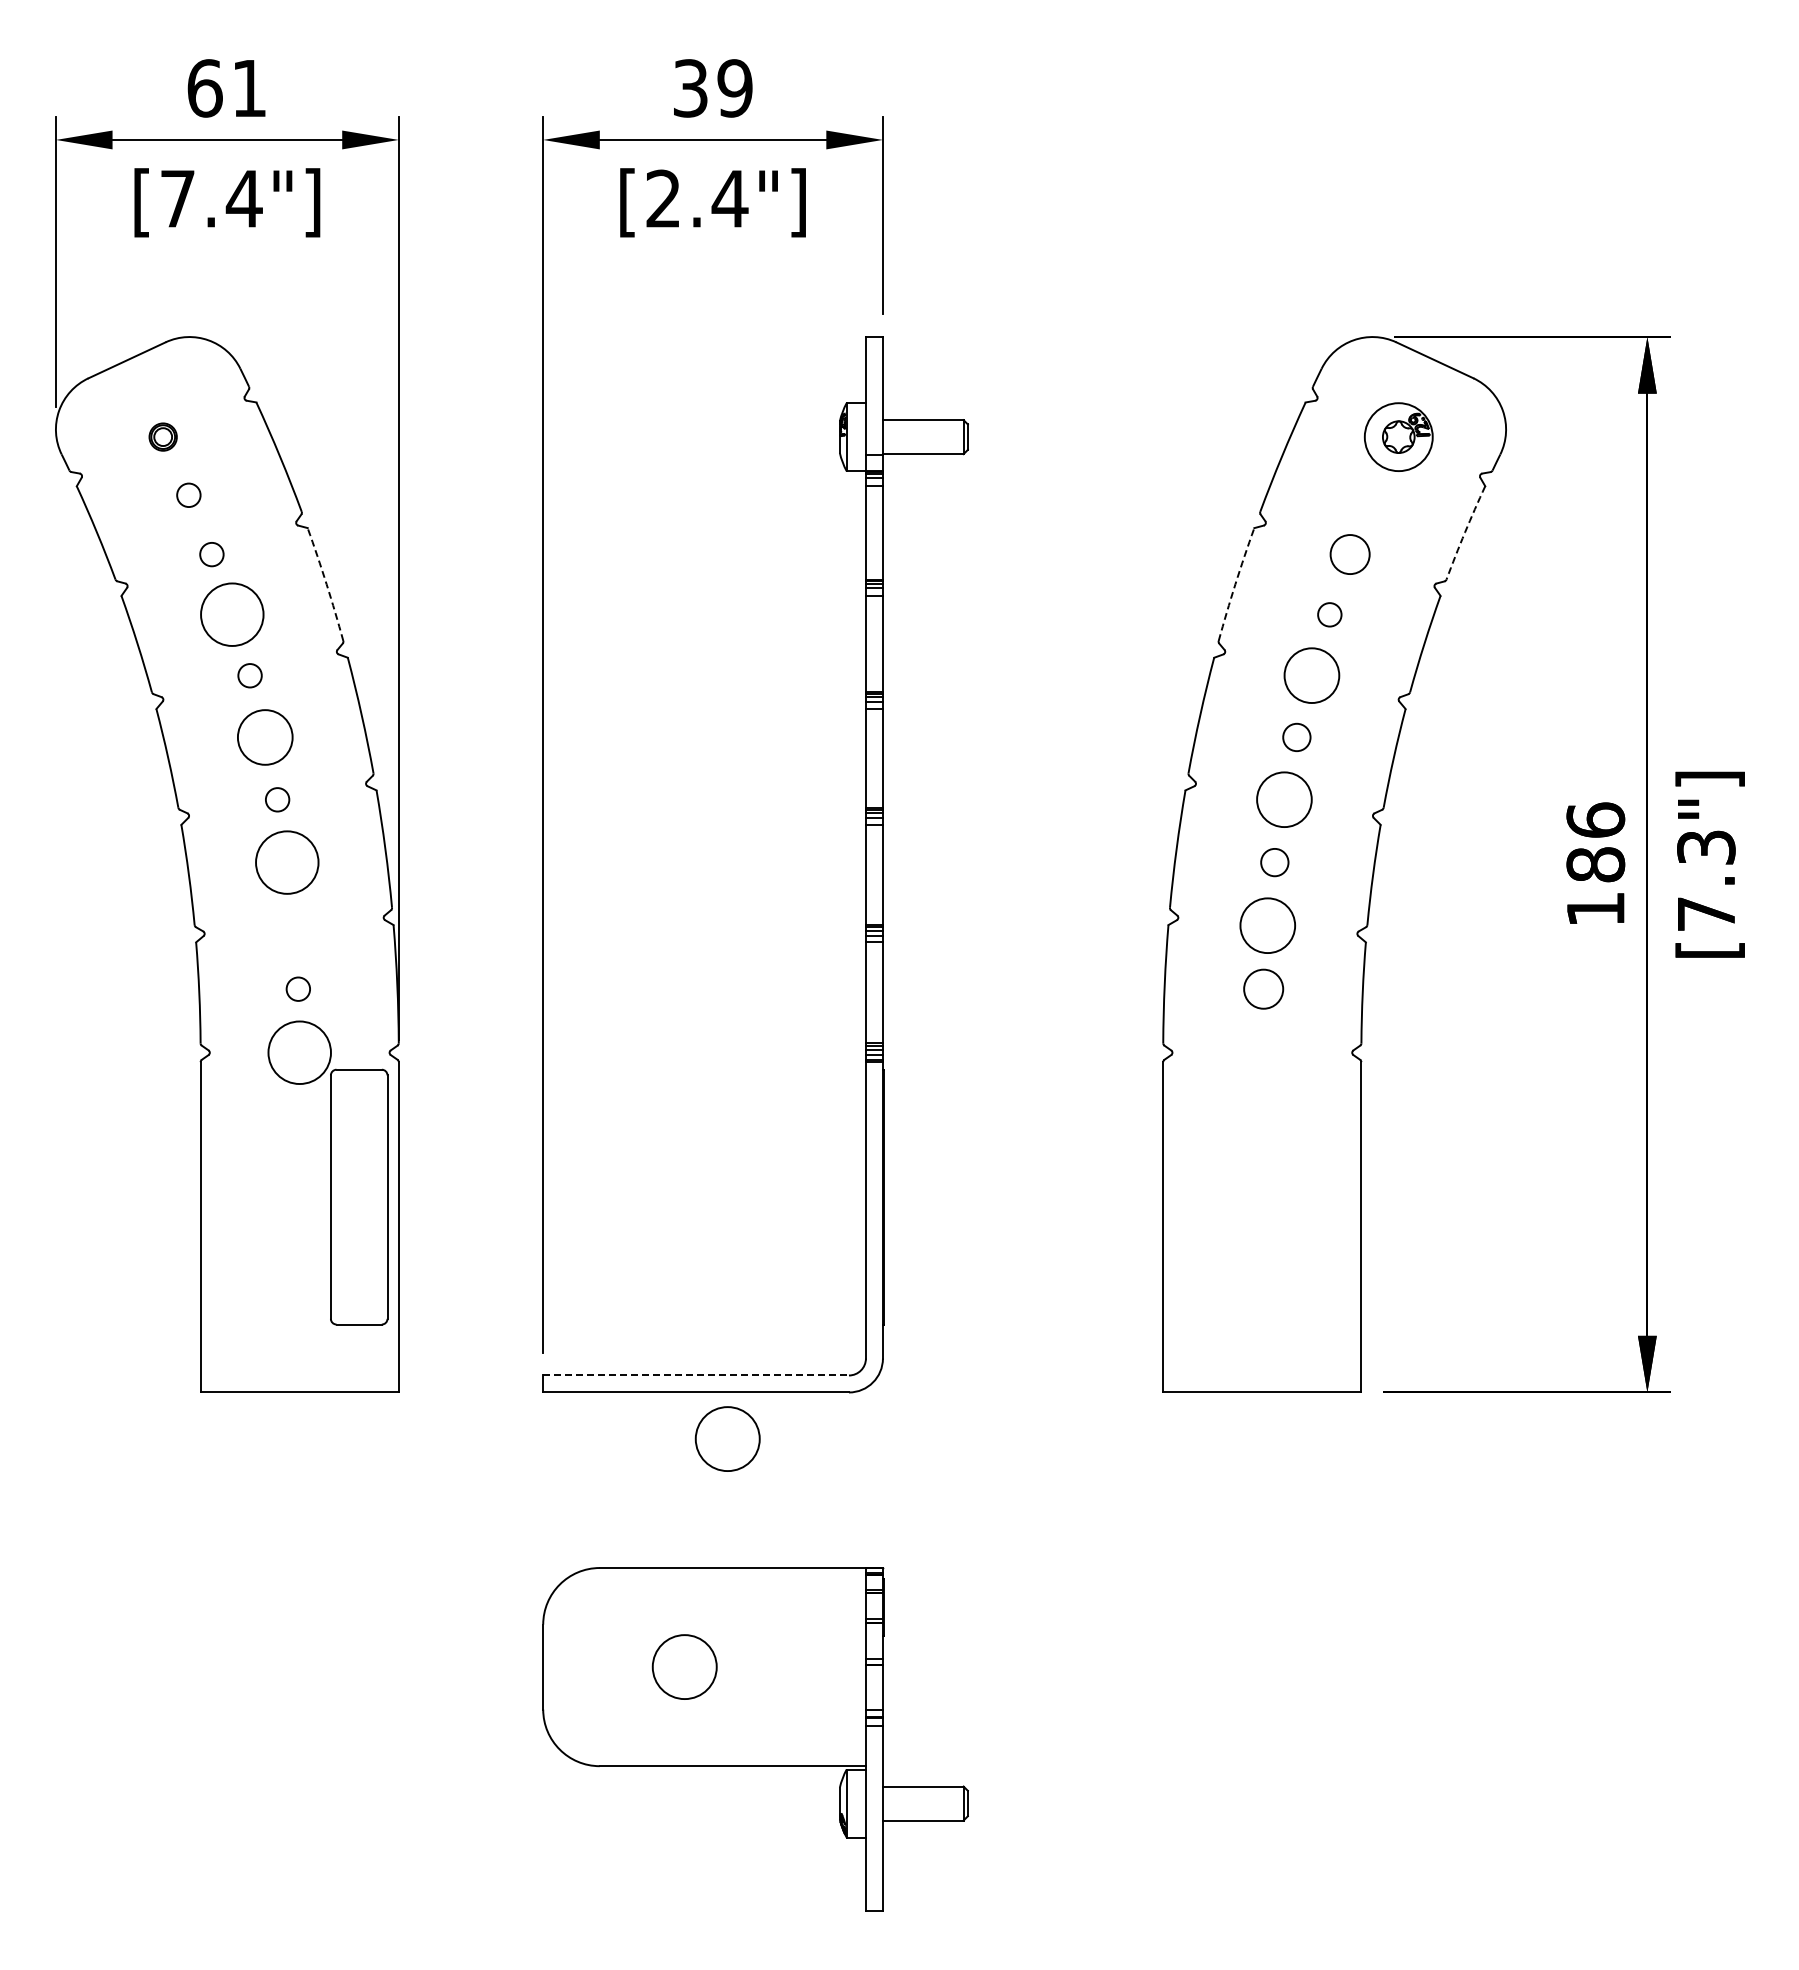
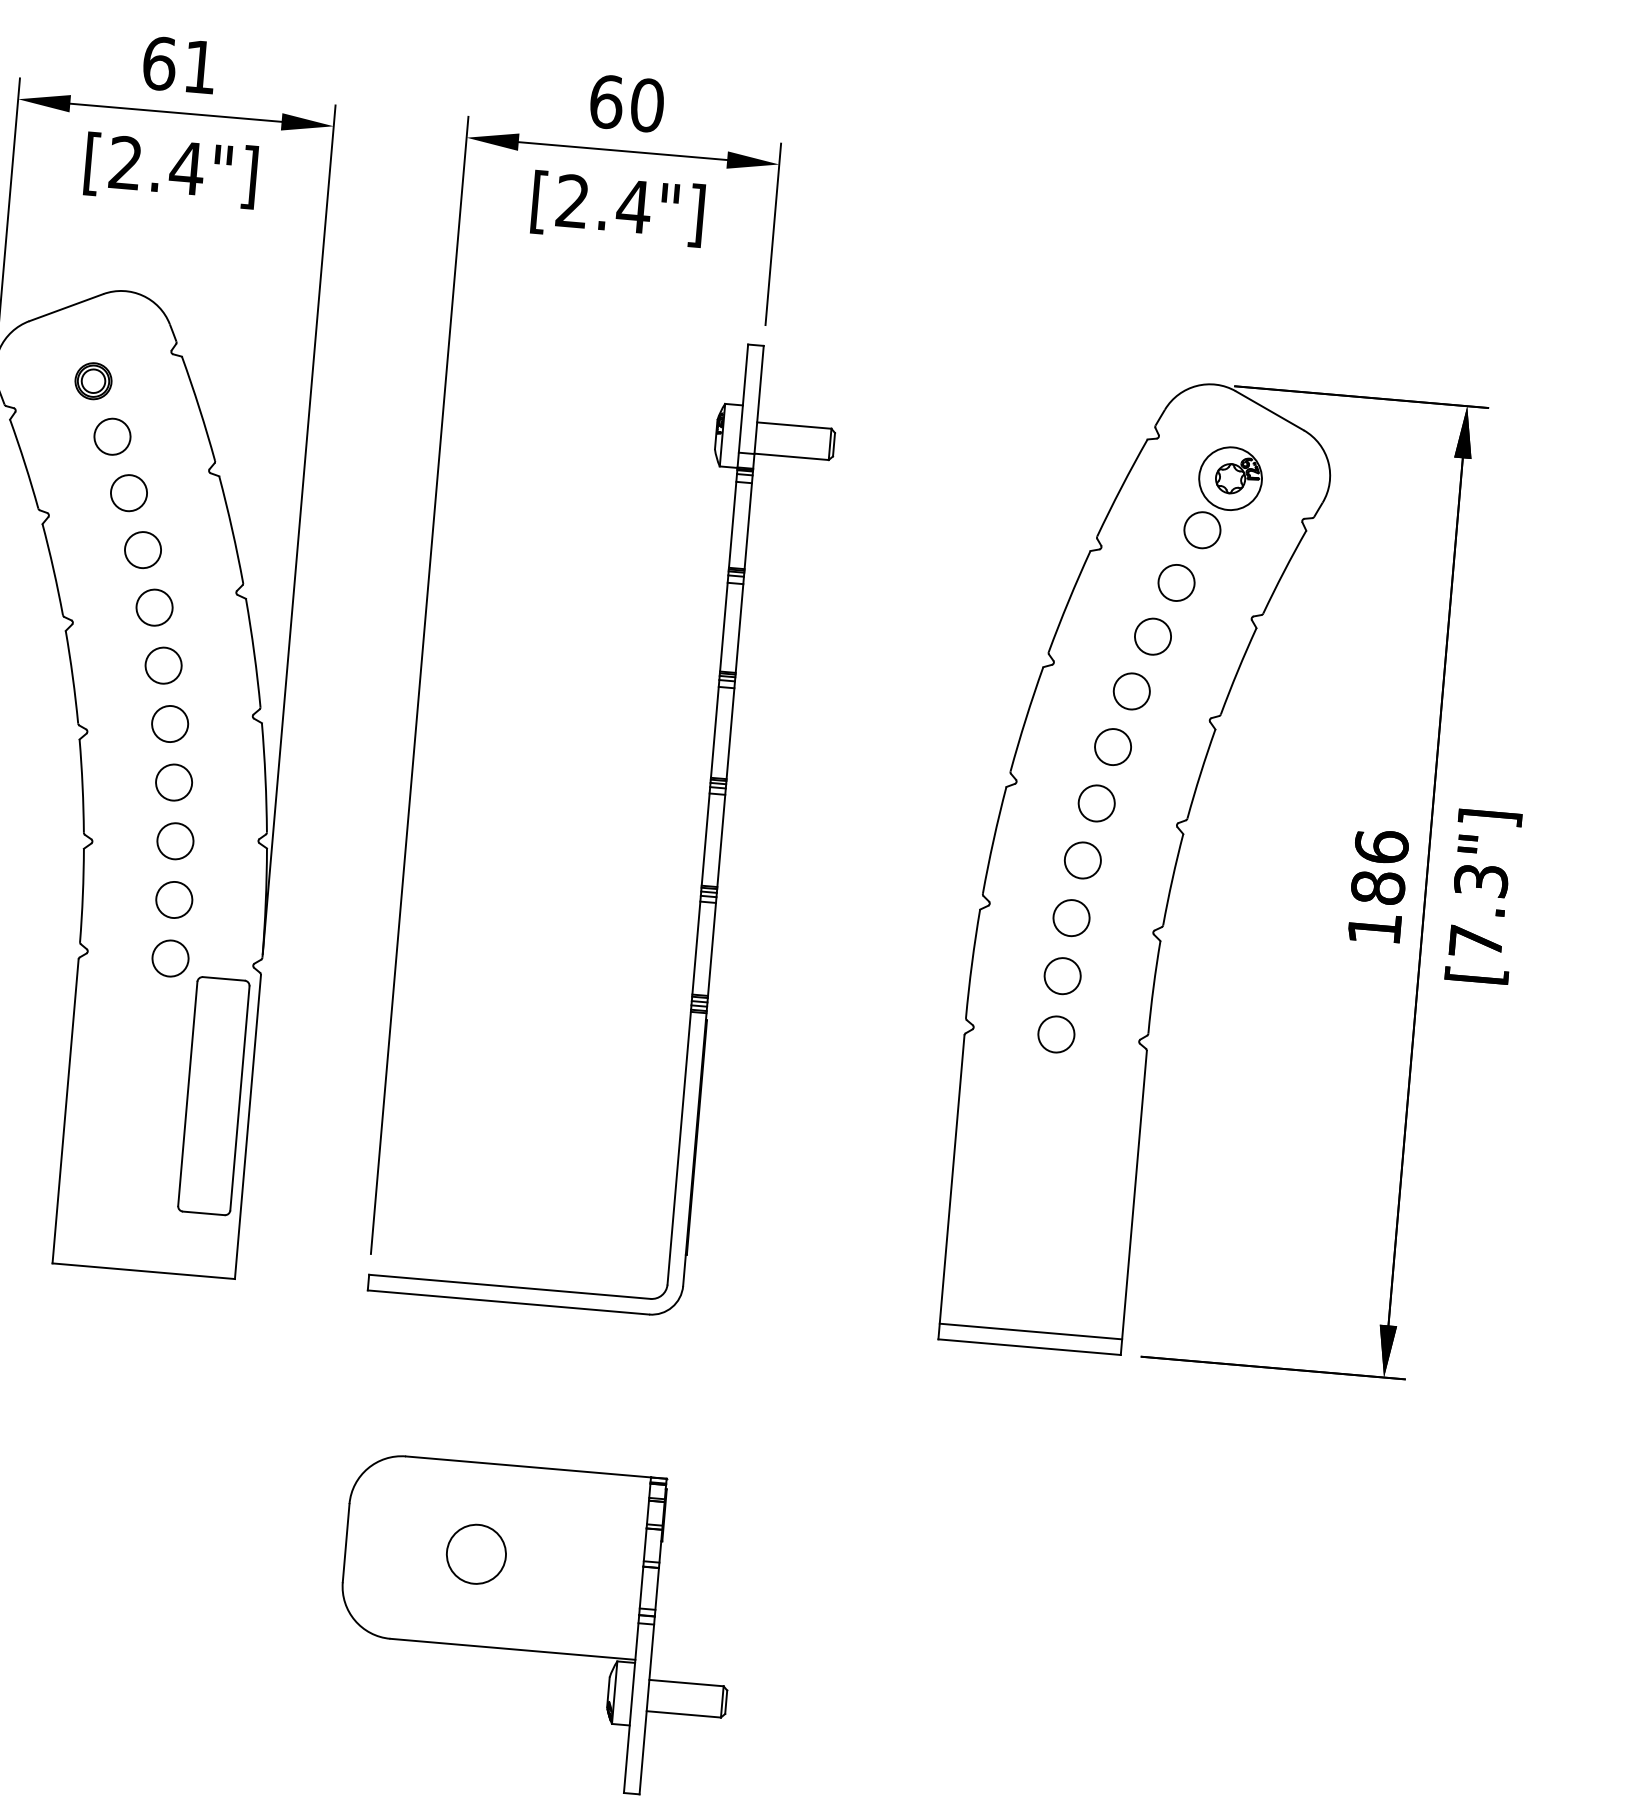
text: (712, 88) -> (626, 103), 39 -> 60
text: (177, 198) -> (125, 162), [7.4"] -> [2.4"]
part: (162, 436) -> (92, 380), size x1.43
circle: (188, 494) -> (112, 436), size x1.67
circle: (1372, 494) -> (1201, 529), added
arc: (1465, 532) -> (1284, 571), dashed -> solid
circle: (211, 554) -> (128, 493), size x1.67
arc: (326, 584) -> (232, 529), dashed -> solid
arc: (1235, 584) -> (1068, 601), dashed -> solid
circle: (231, 614) -> (142, 549), size x0.62
circle: (1329, 614) -> (1152, 636), size x1.67
circle: (249, 675) -> (154, 607), size x1.67
circle: (1311, 675) -> (1131, 691), size x0.71
circle: (264, 737) -> (162, 665), size x0.71
circle: (1296, 737) -> (1112, 747), size x1.43
circle: (277, 799) -> (170, 723), size x1.67
circle: (1284, 799) -> (1096, 803), size x0.71
circle: (286, 862) -> (173, 782), size x0.62
circle: (1274, 862) -> (1082, 860), size x1.43
circle: (293, 925) -> (174, 840), added
circle: (1267, 925) -> (1071, 917), size x0.71
circle: (297, 988) -> (173, 899), size x1.67
circle: (299, 1052) -> (170, 958), size x0.62
circle: (1261, 1052) -> (1055, 1034), added
line: (696, 1375) -> (510, 1286), dashed -> solid
line: (1262, 1375) -> (1031, 1331), added
circle: (727, 1438) -> (533, 1347), removed

